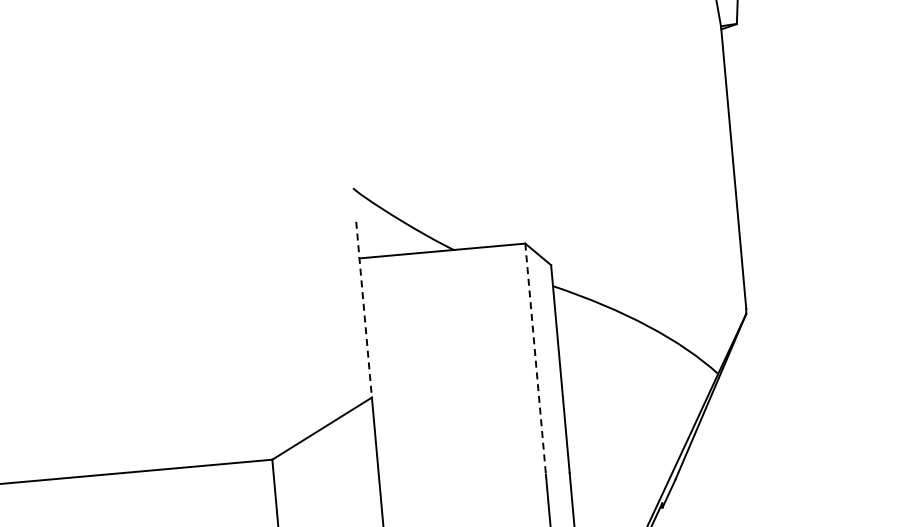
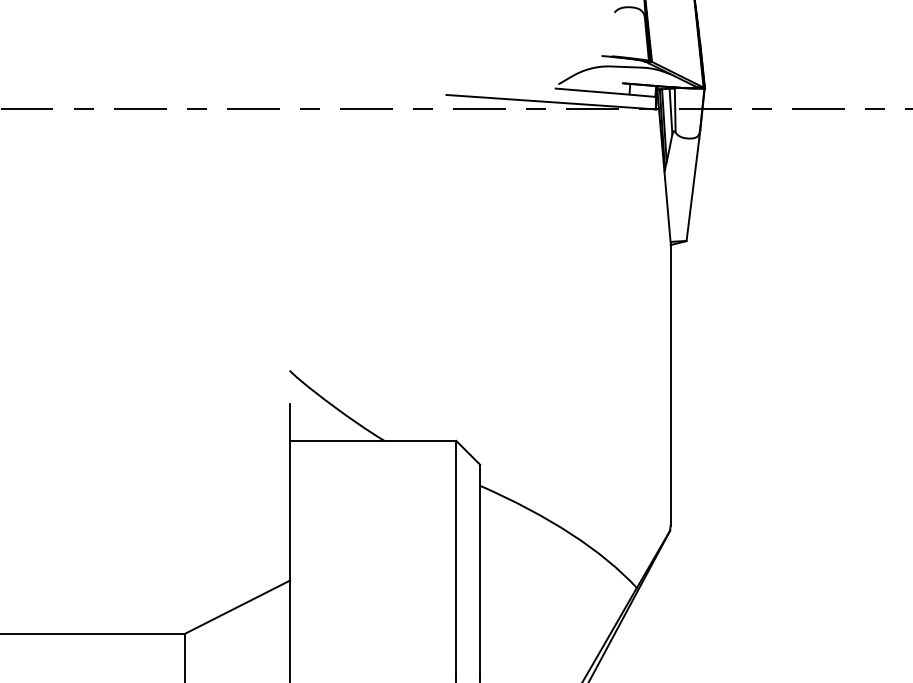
line: (363, 309) -> (289, 492), dashed -> solid
line: (535, 358) -> (456, 556), dashed -> solid

